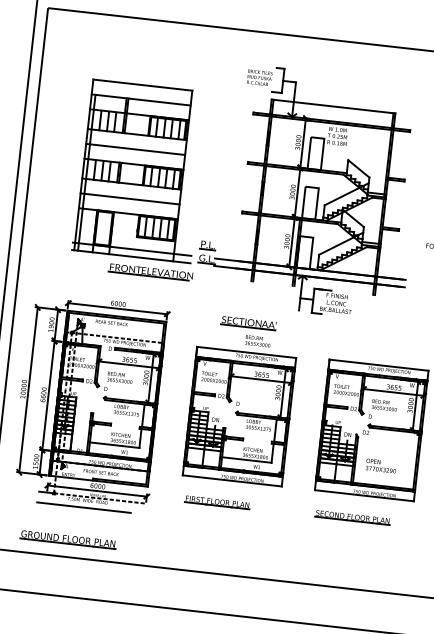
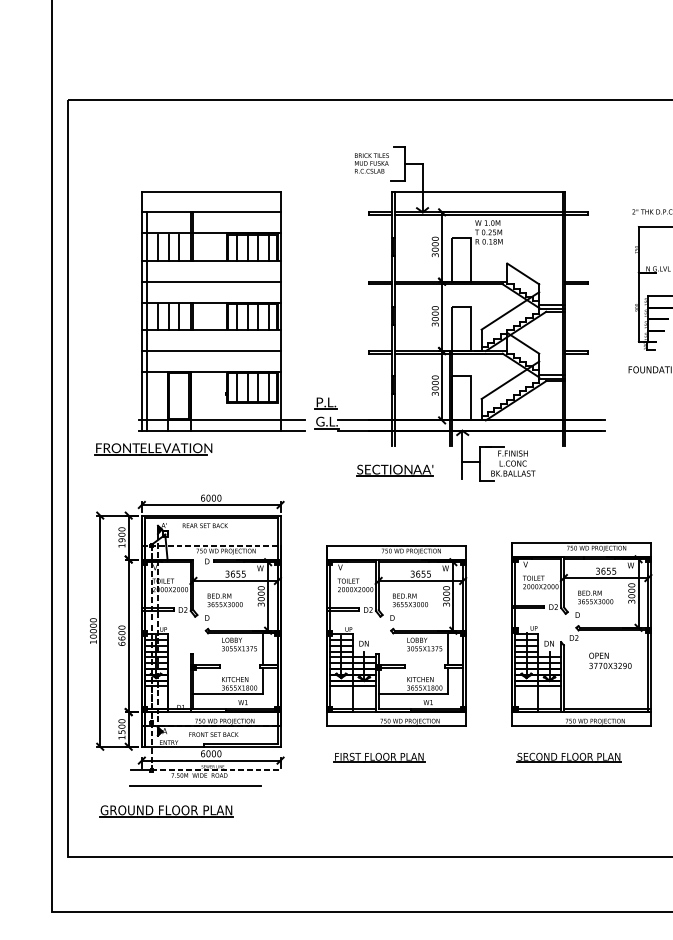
part: (150, 272) -> (153, 449), moved
part: (248, 323) -> (394, 470), moved
text: (257, 341) -> (409, 600), moved
text: (381, 465) -> (610, 660), moved
part: (68, 539) -> (166, 811), moved

